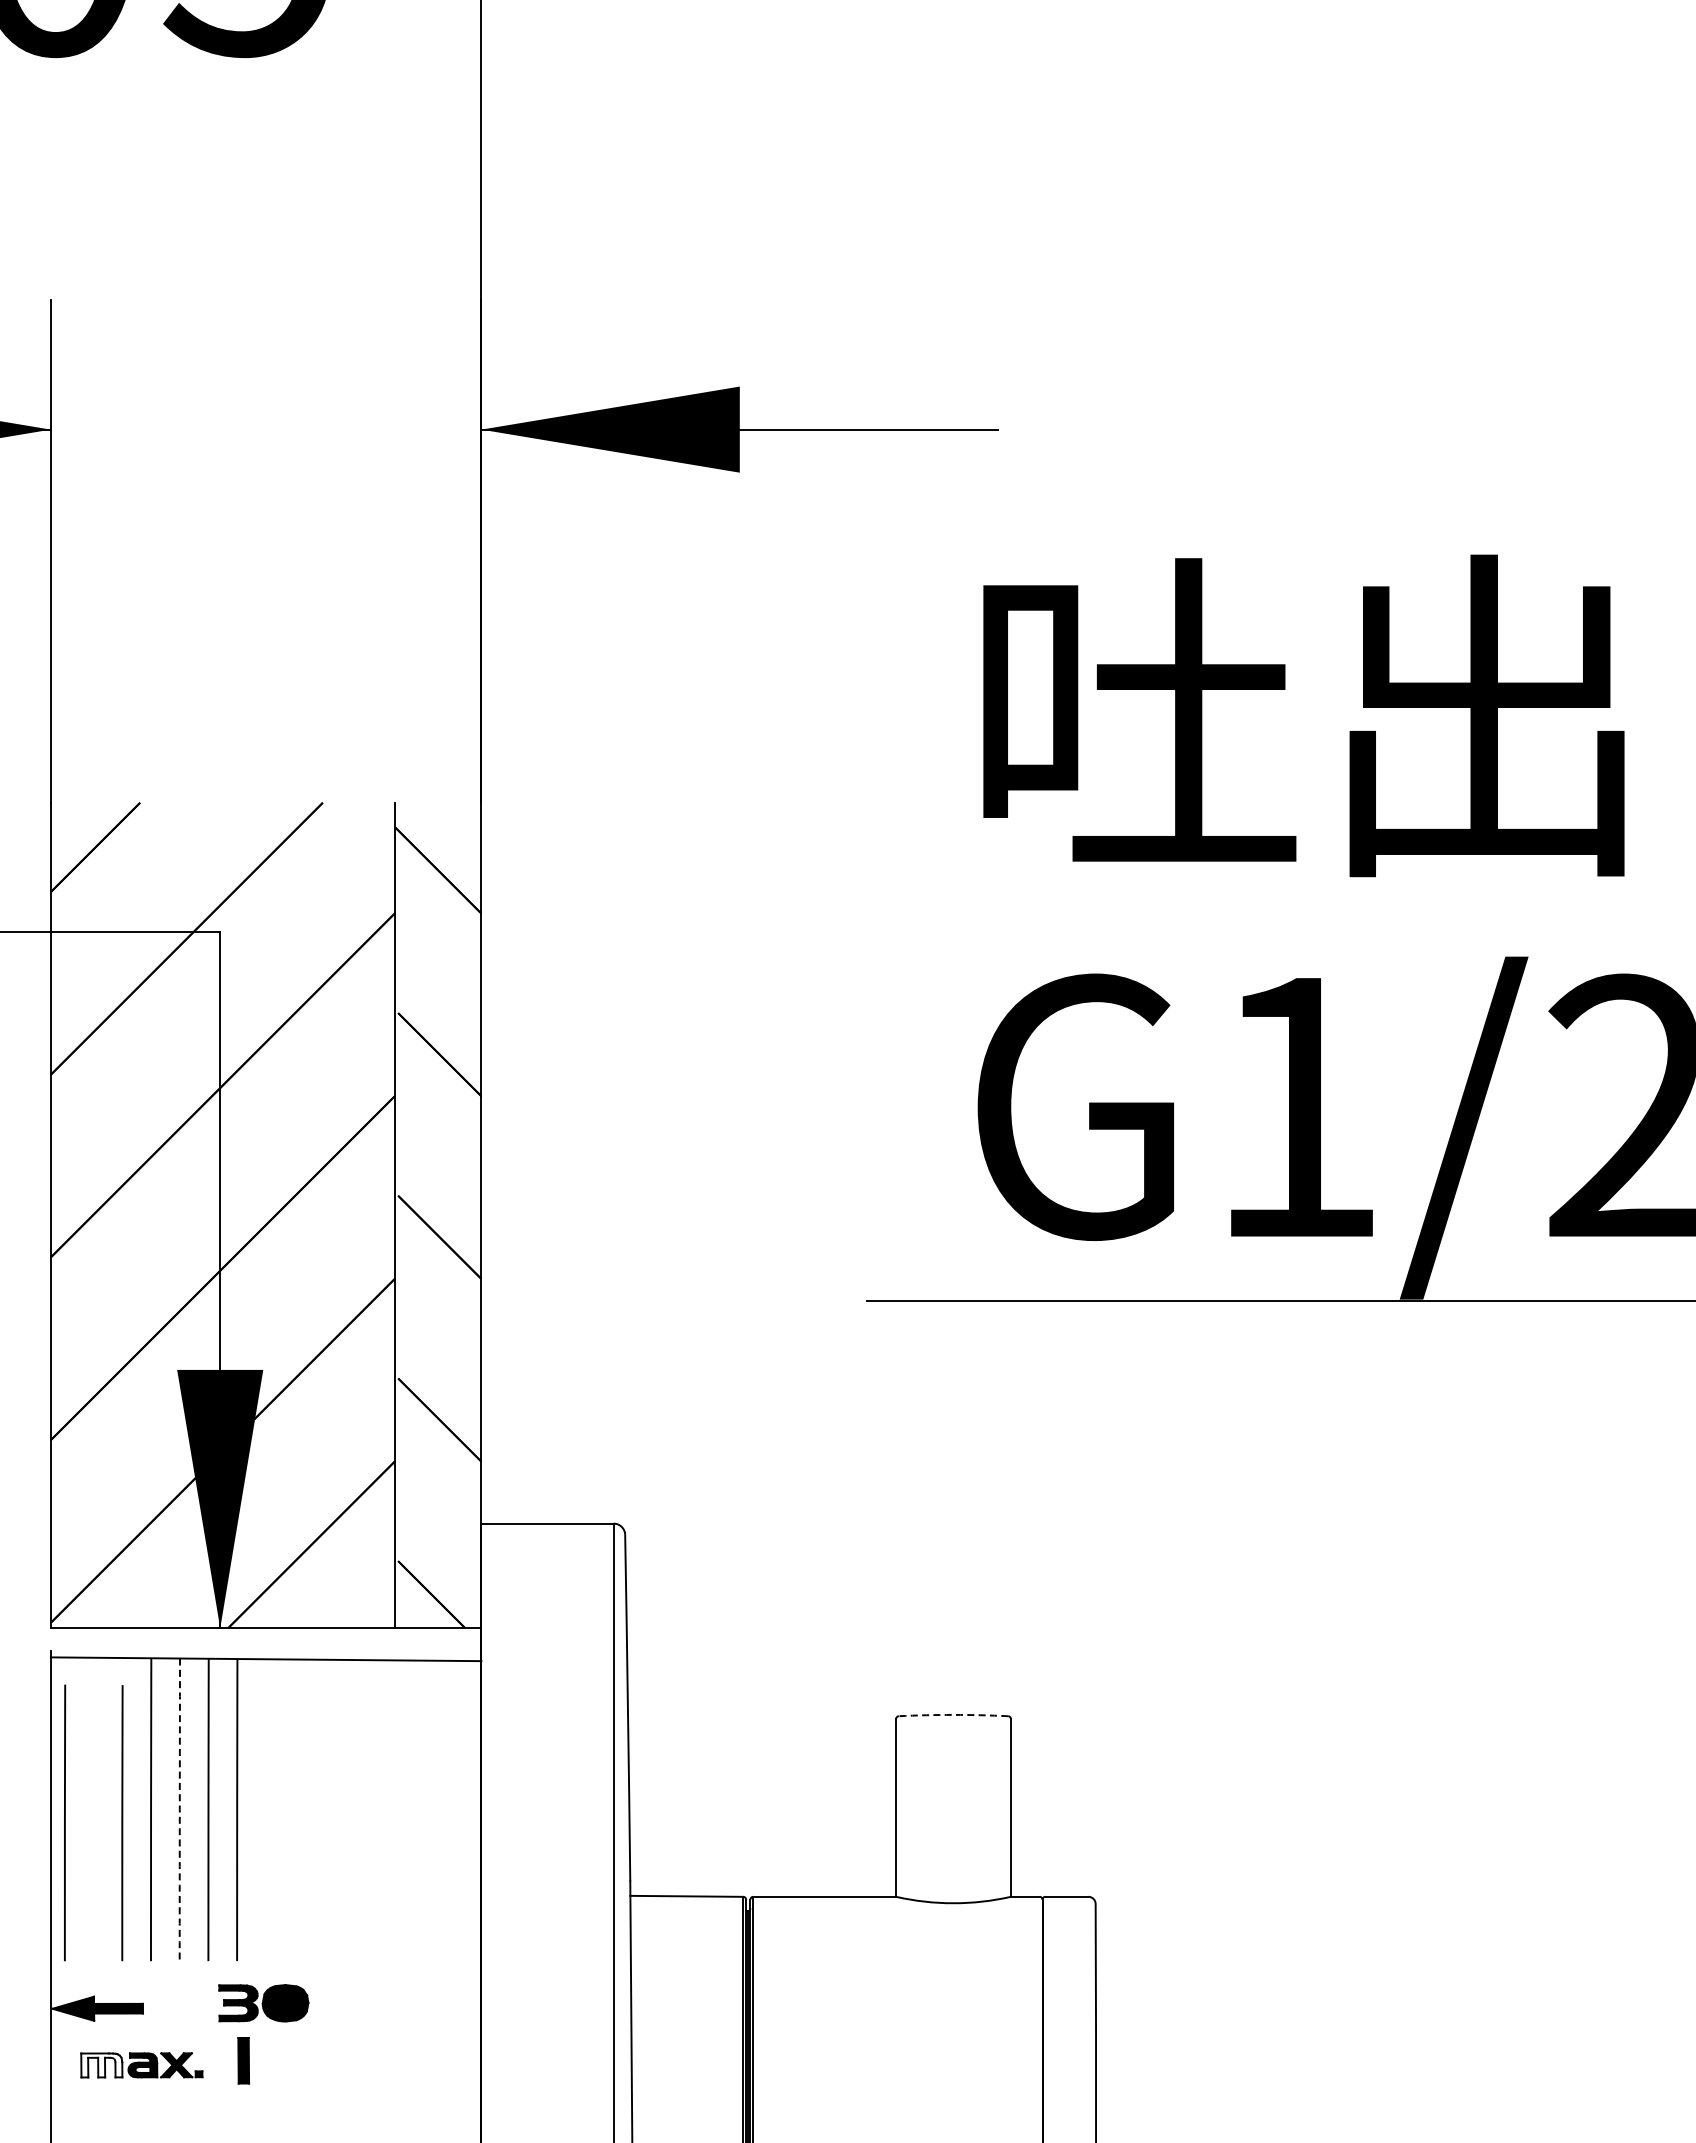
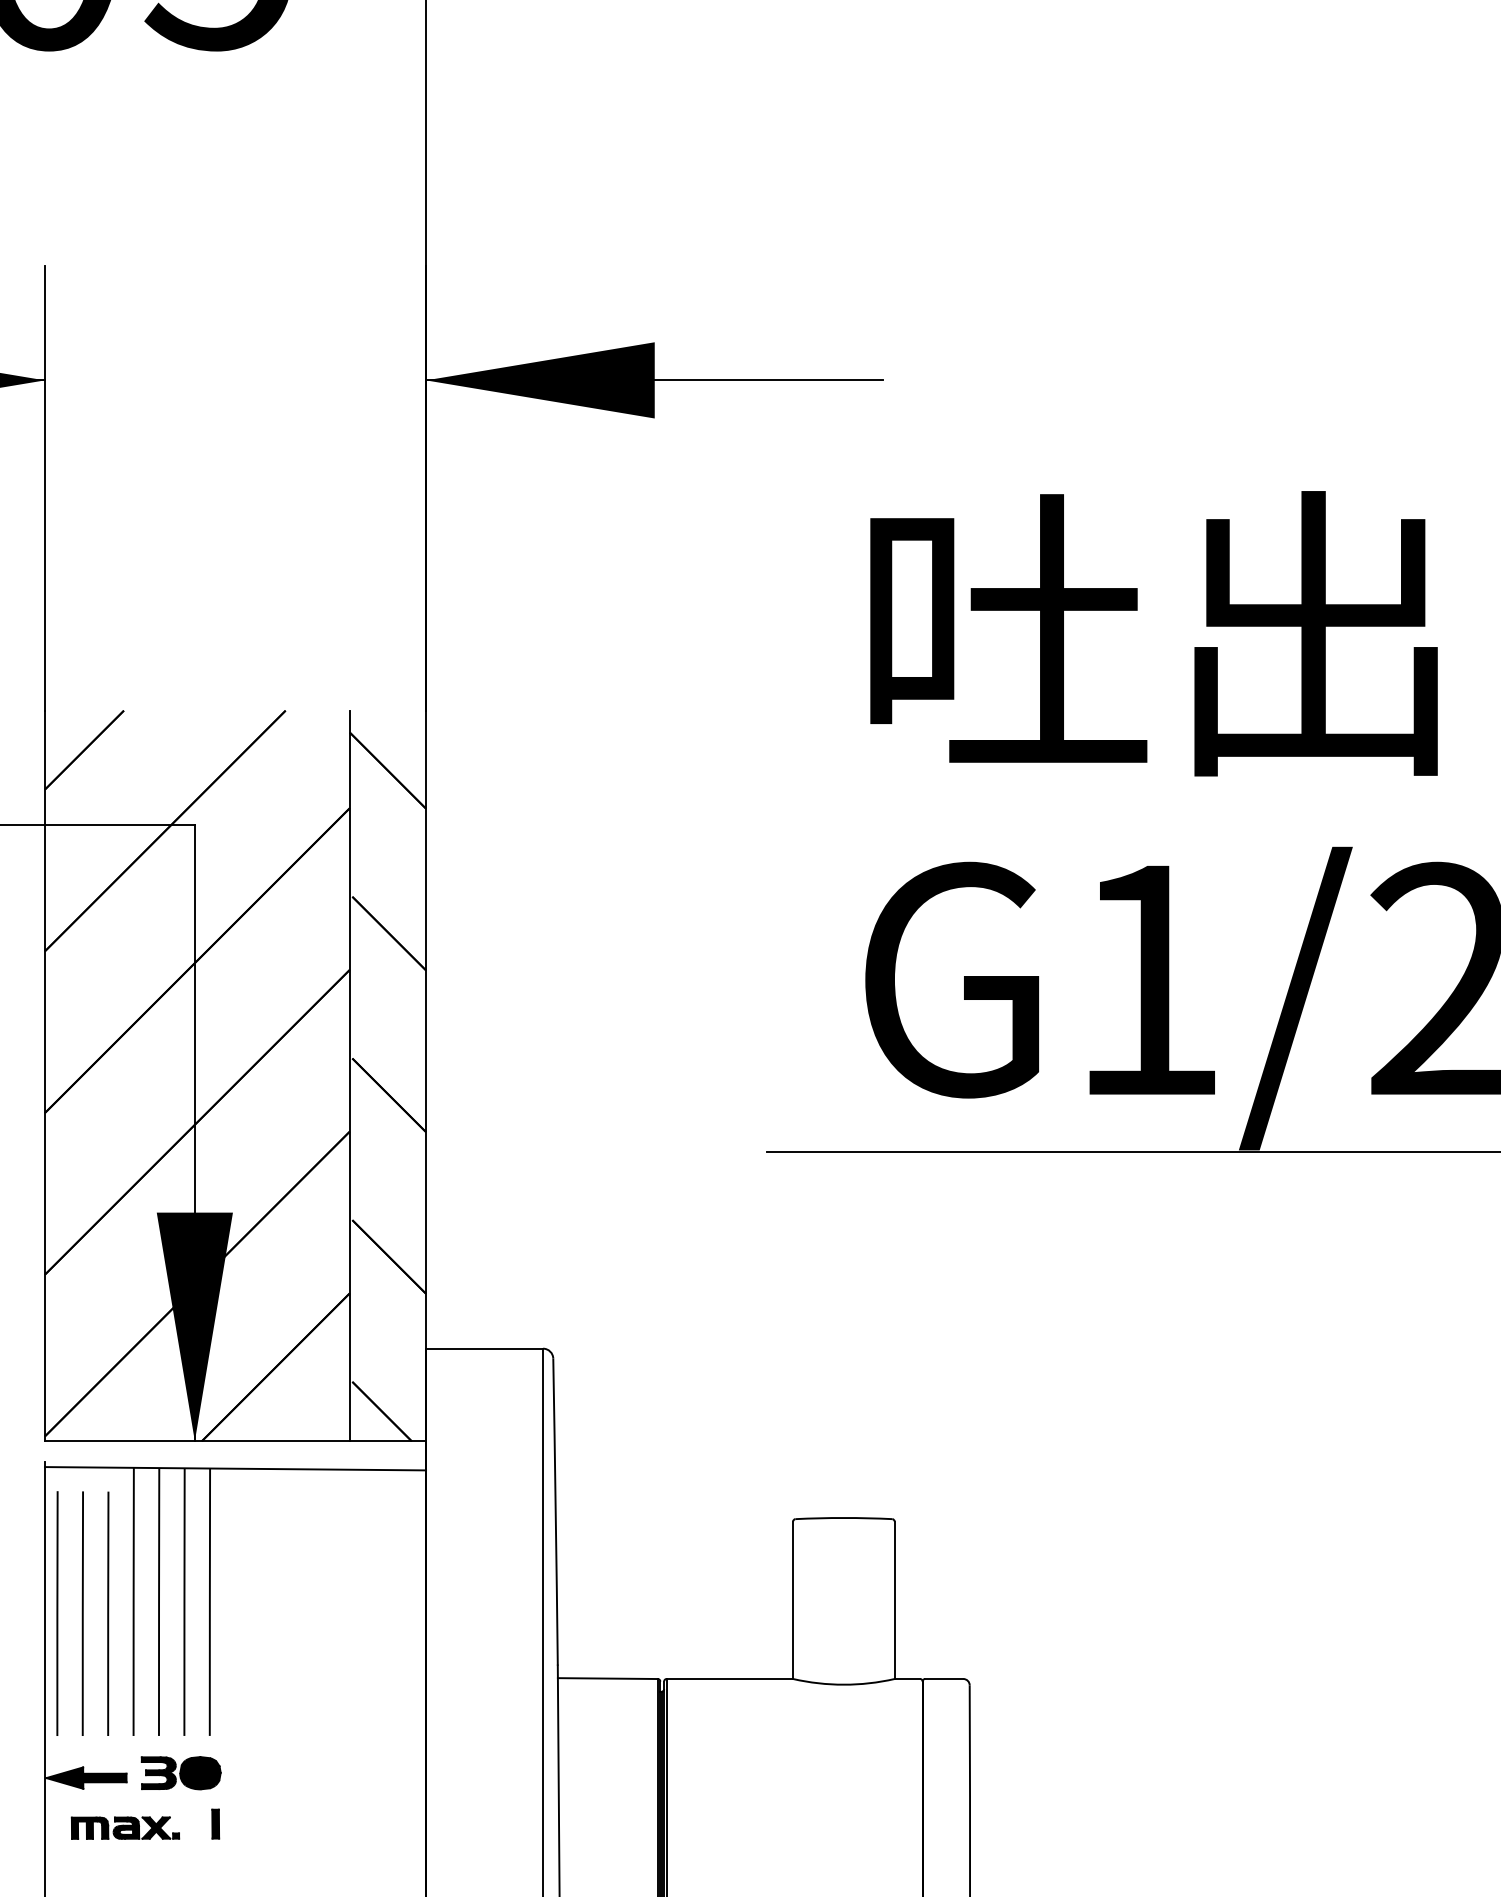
arc: (953, 1714) -> (843, 1517), dashed -> solid
arc: (179, 1809) -> (158, 1601), dashed -> solid
line: (93, 1822) -> (82, 1613), added
part: (263, 2003) -> (180, 1773), moved
part: (243, 2060) -> (215, 1823), size x0.71
fill: (101, 2065) -> (89, 1828), added

